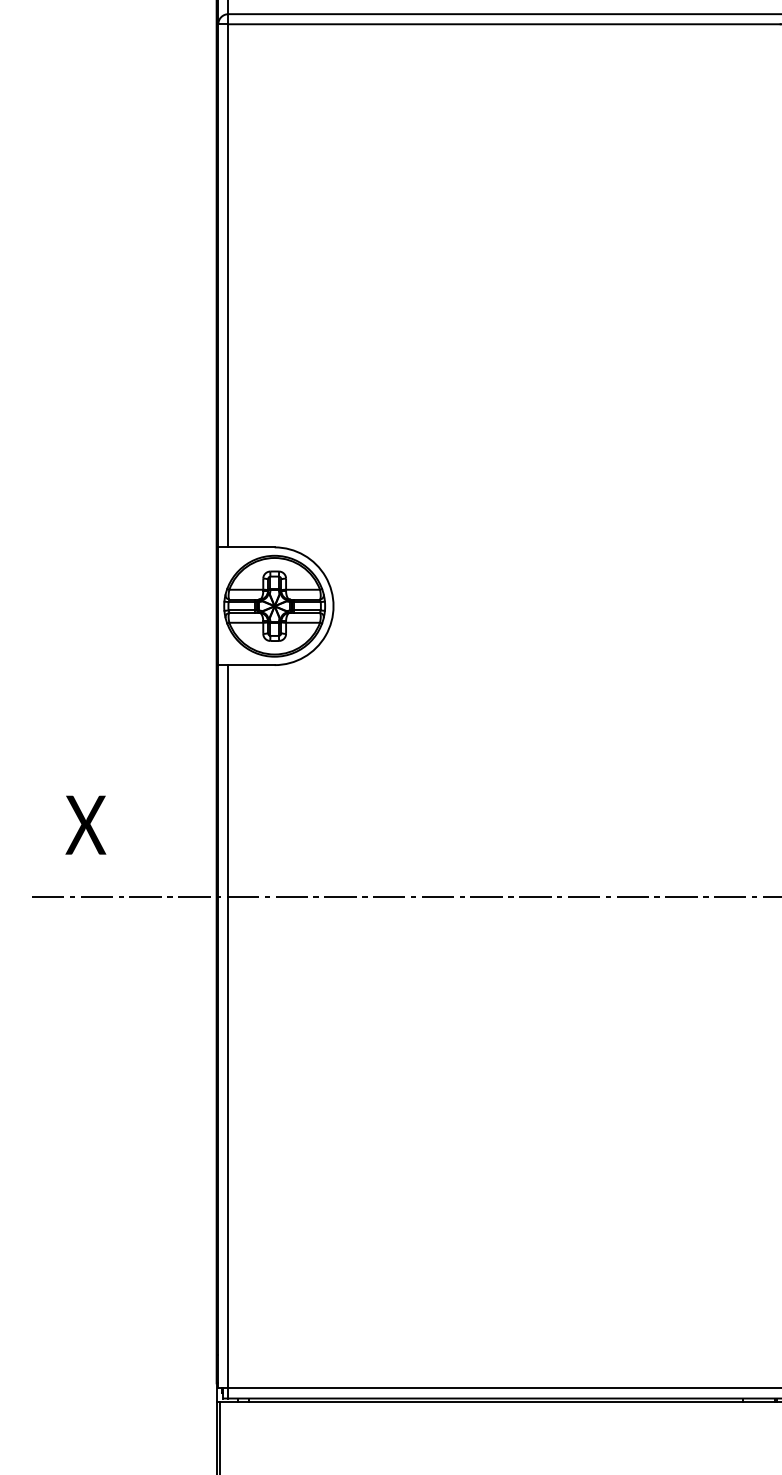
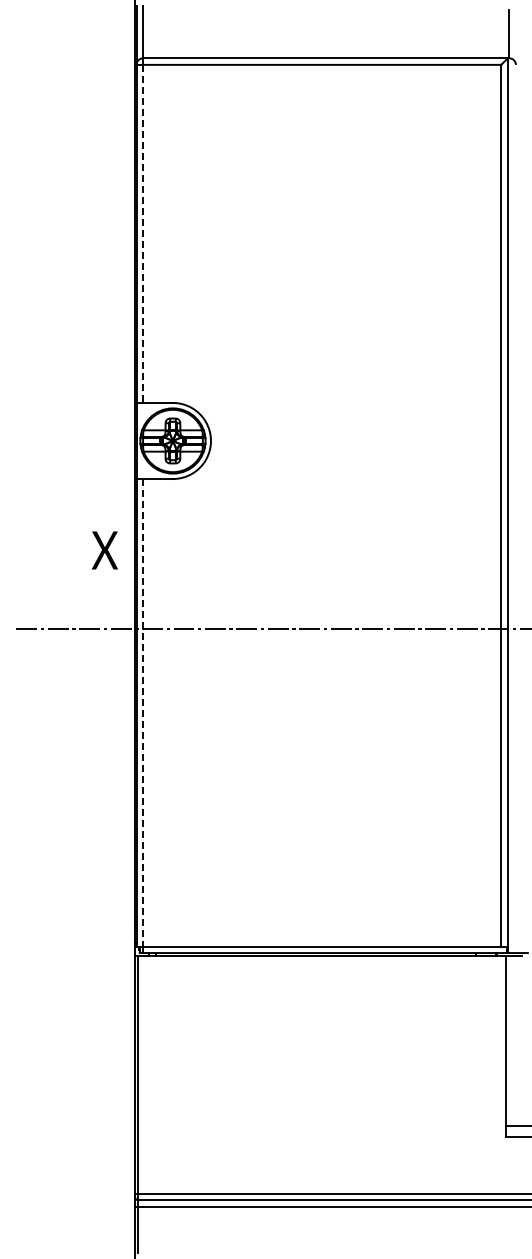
line: (229, 286) -> (143, 234), solid -> dashed
text: (85, 825) -> (104, 550), moved
line: (229, 1026) -> (143, 712), solid -> dashed

